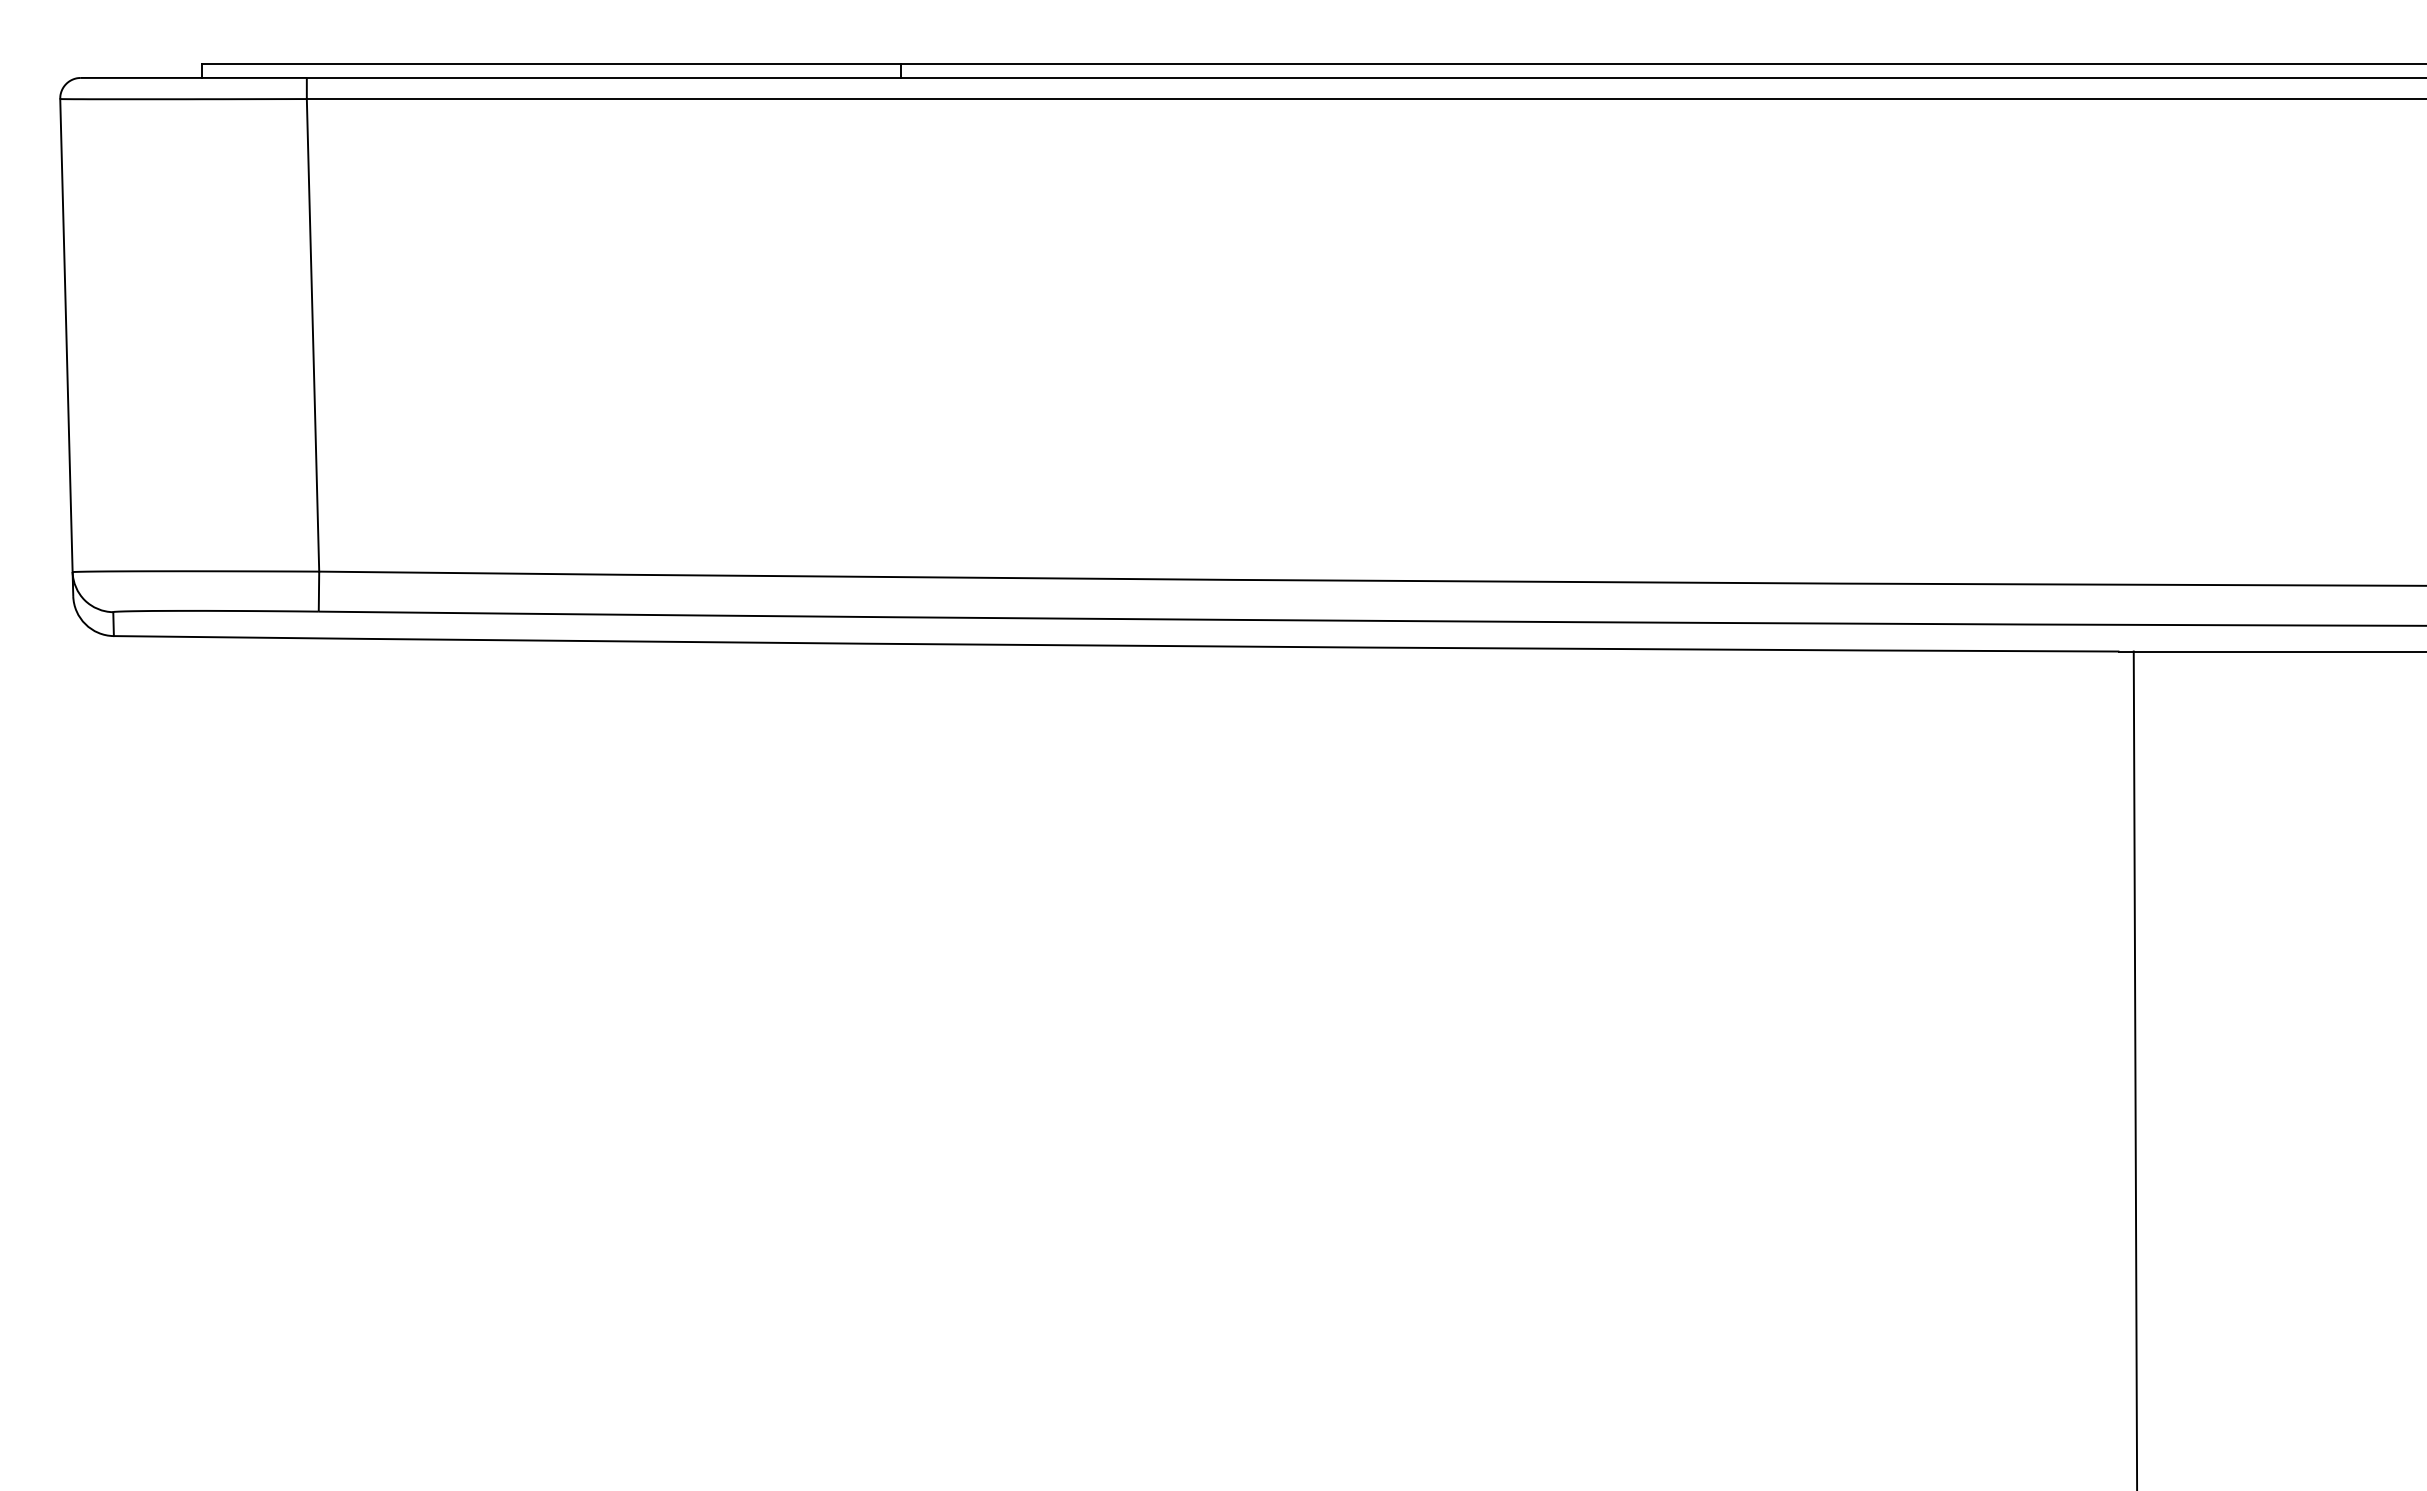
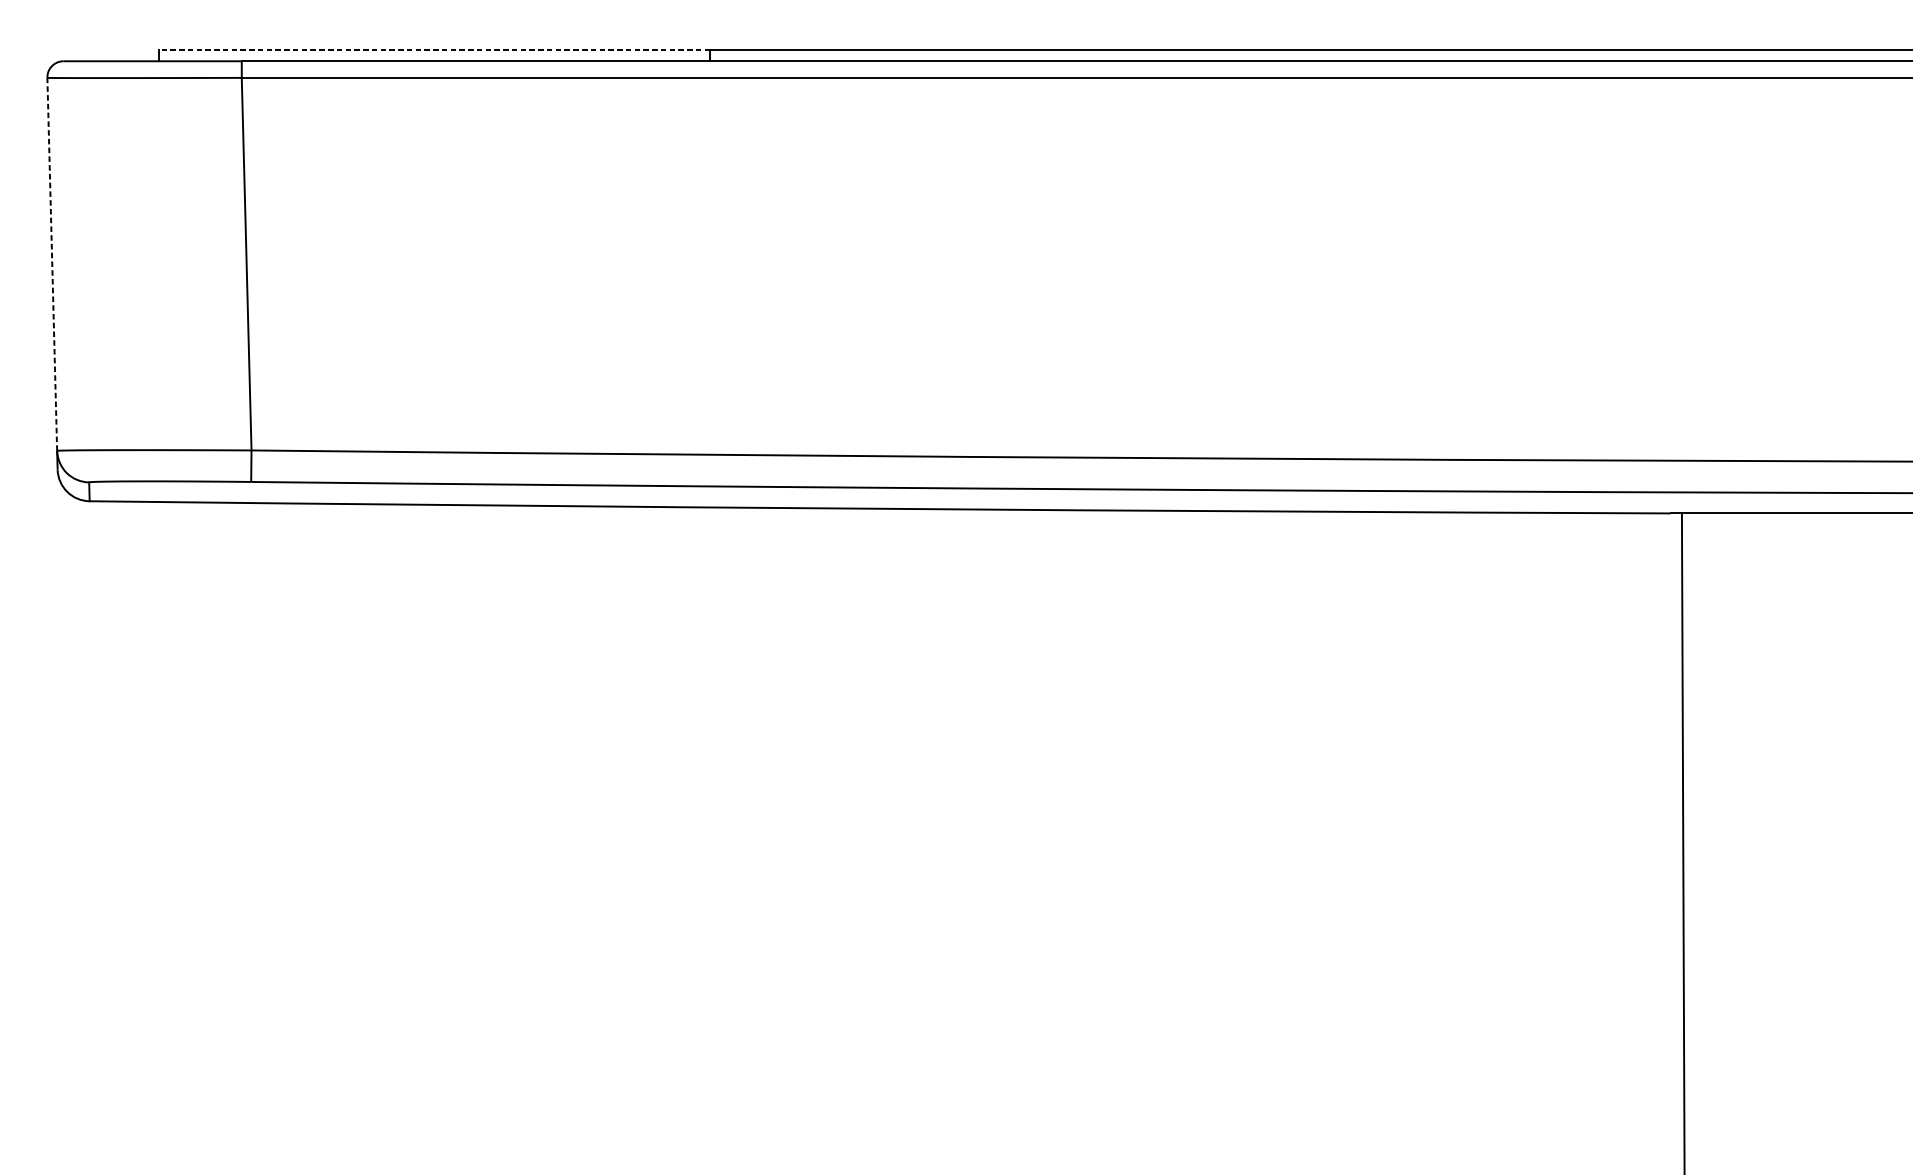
line: (551, 63) -> (434, 49), solid -> dashed
line: (66, 335) -> (52, 264), solid -> dashed

